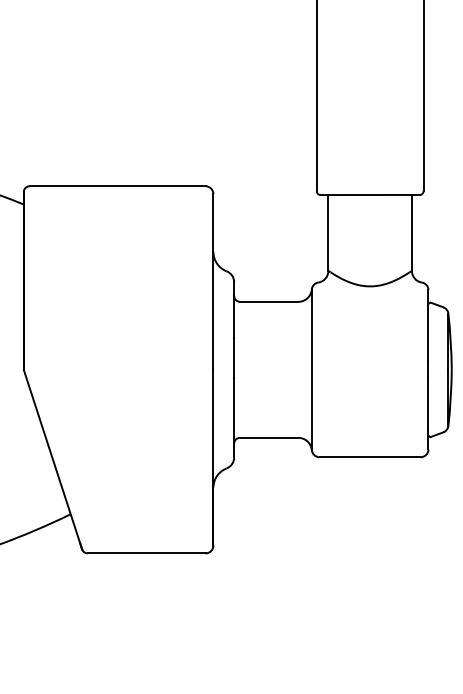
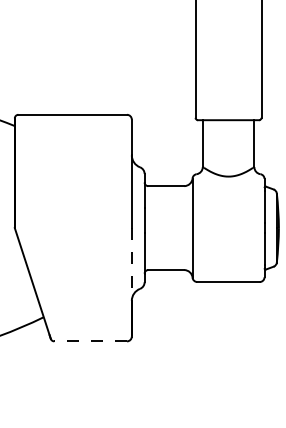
line: (212, 428) -> (131, 264), solid -> dashed
line: (146, 553) -> (90, 341), solid -> dashed

